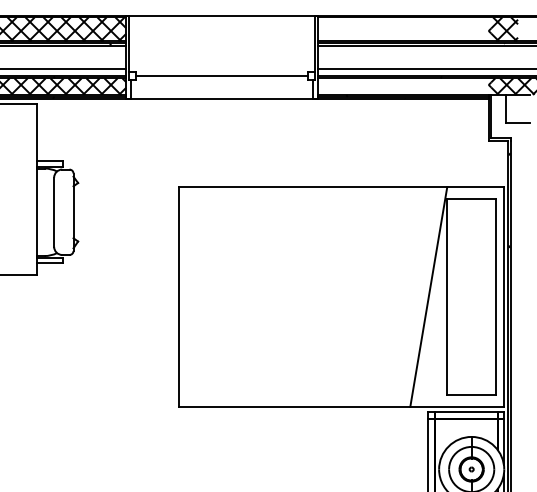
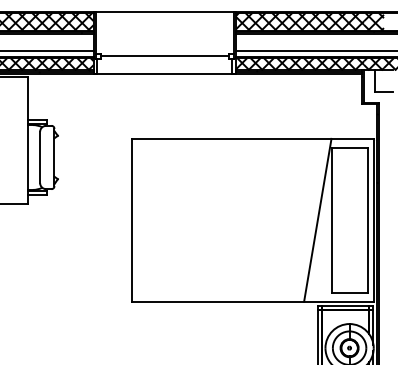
hatch: (404, 28) -> (299, 21), added
hatch: (404, 86) -> (299, 64), added

